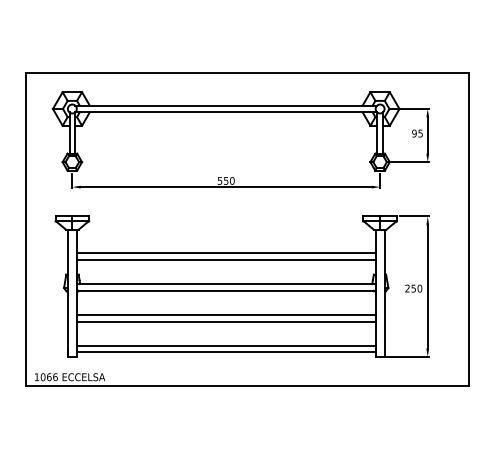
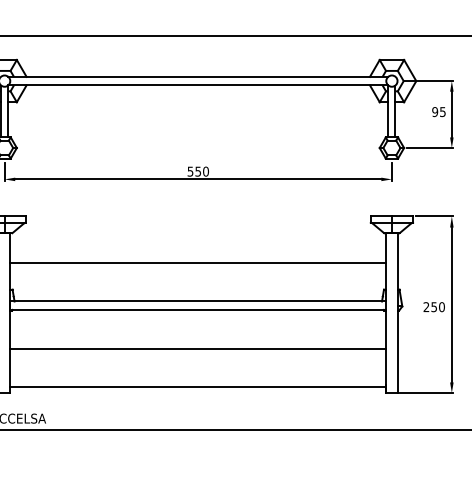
line: (225, 260) -> (197, 271), removed
line: (225, 314) -> (197, 339), removed
line: (225, 345) -> (197, 378), removed

